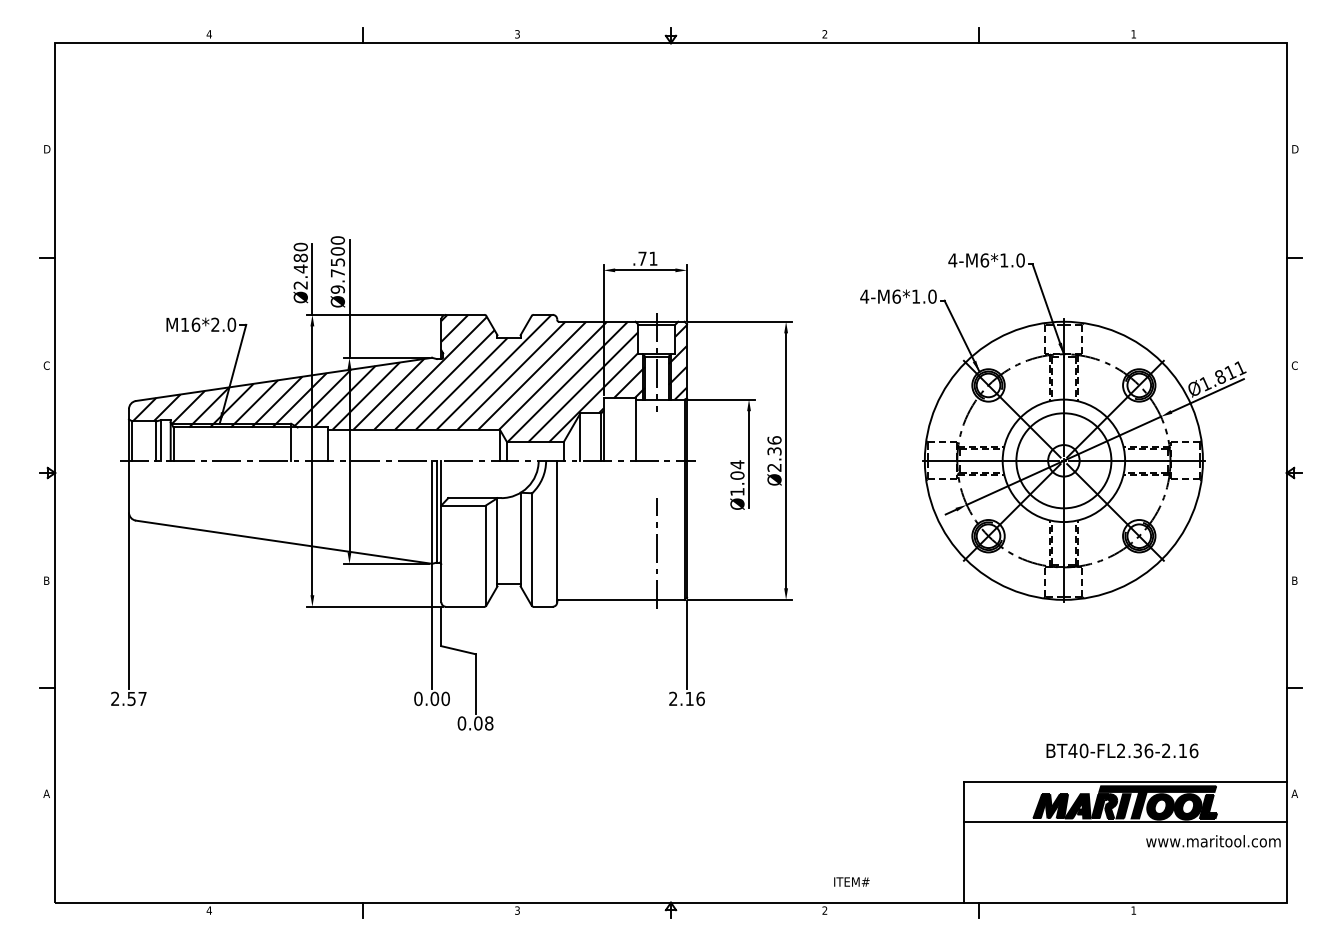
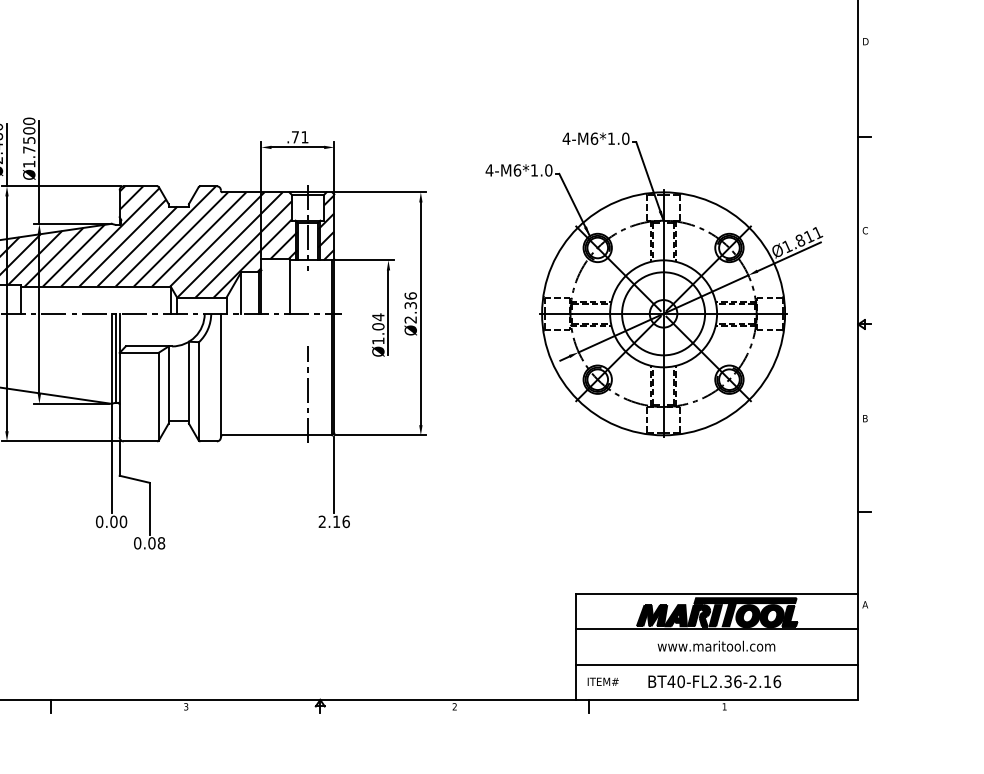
text: (337, 289) -> (28, 164), Ø9.7500 -> Ø1.7500
text: (1122, 750) -> (714, 681), moved
text: (1213, 841) -> (716, 646), moved
line: (1124, 862) -> (716, 664), added
text: (851, 881) -> (602, 681), moved

